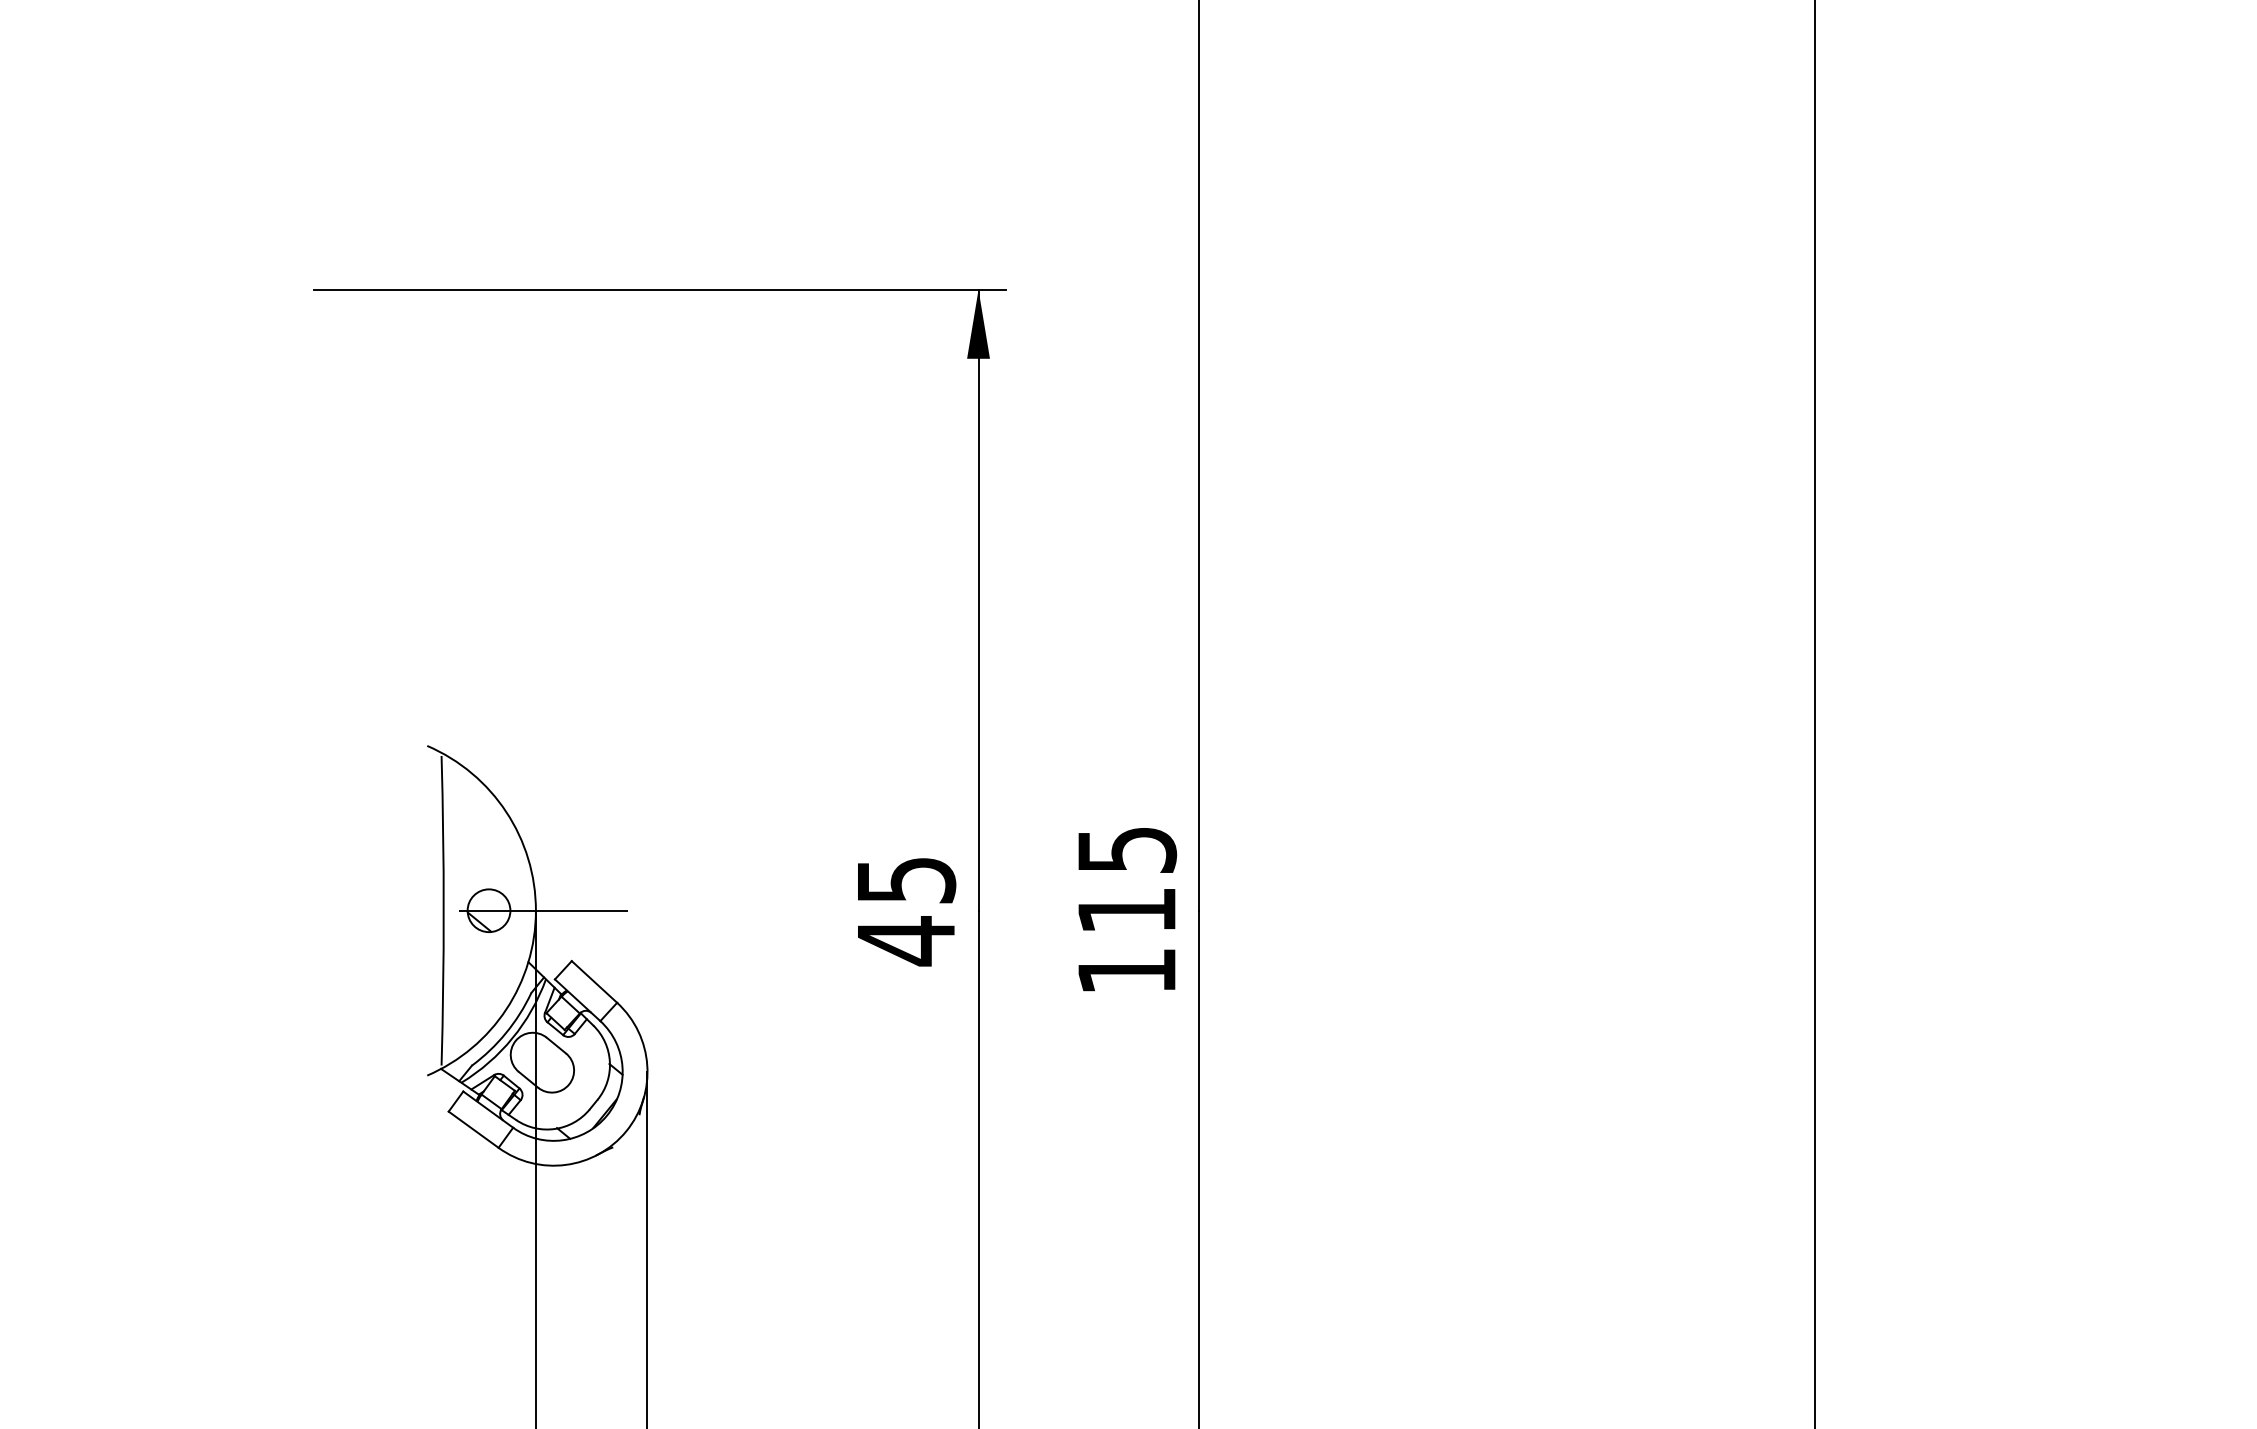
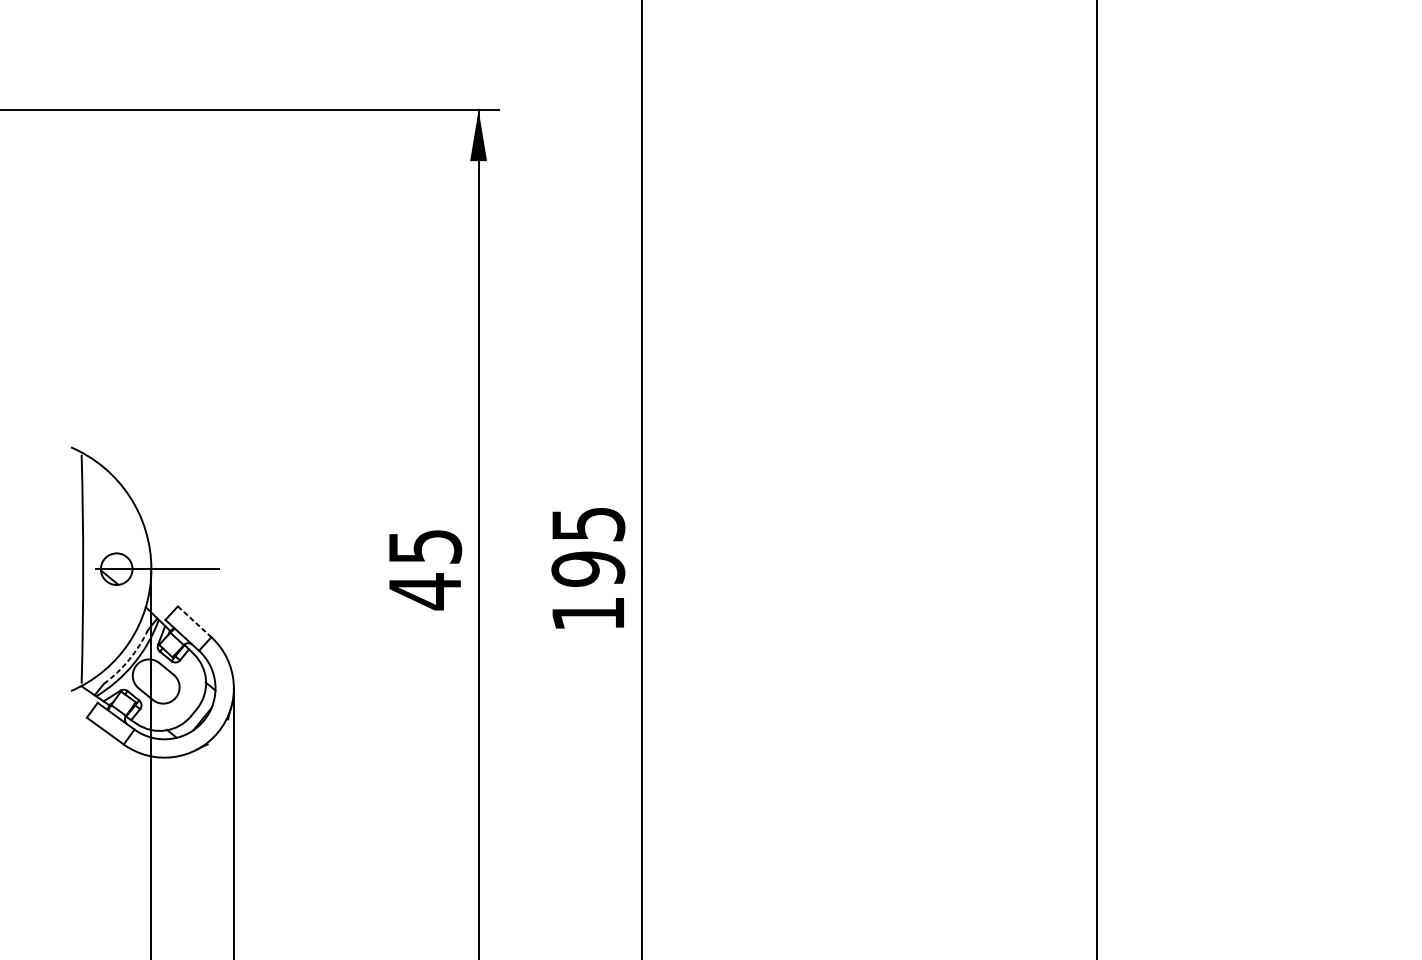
text: (1127, 910) -> (588, 569), 115 -> 195
line: (594, 981) -> (194, 621), solid -> dashed
arc: (506, 1033) -> (129, 659), solid -> dashed

